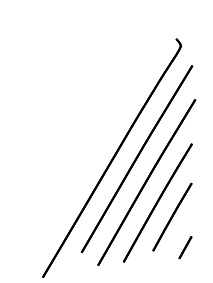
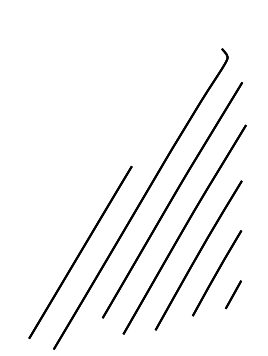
line: (64, 200) -> (80, 252), added
line: (185, 247) -> (233, 294), moved

